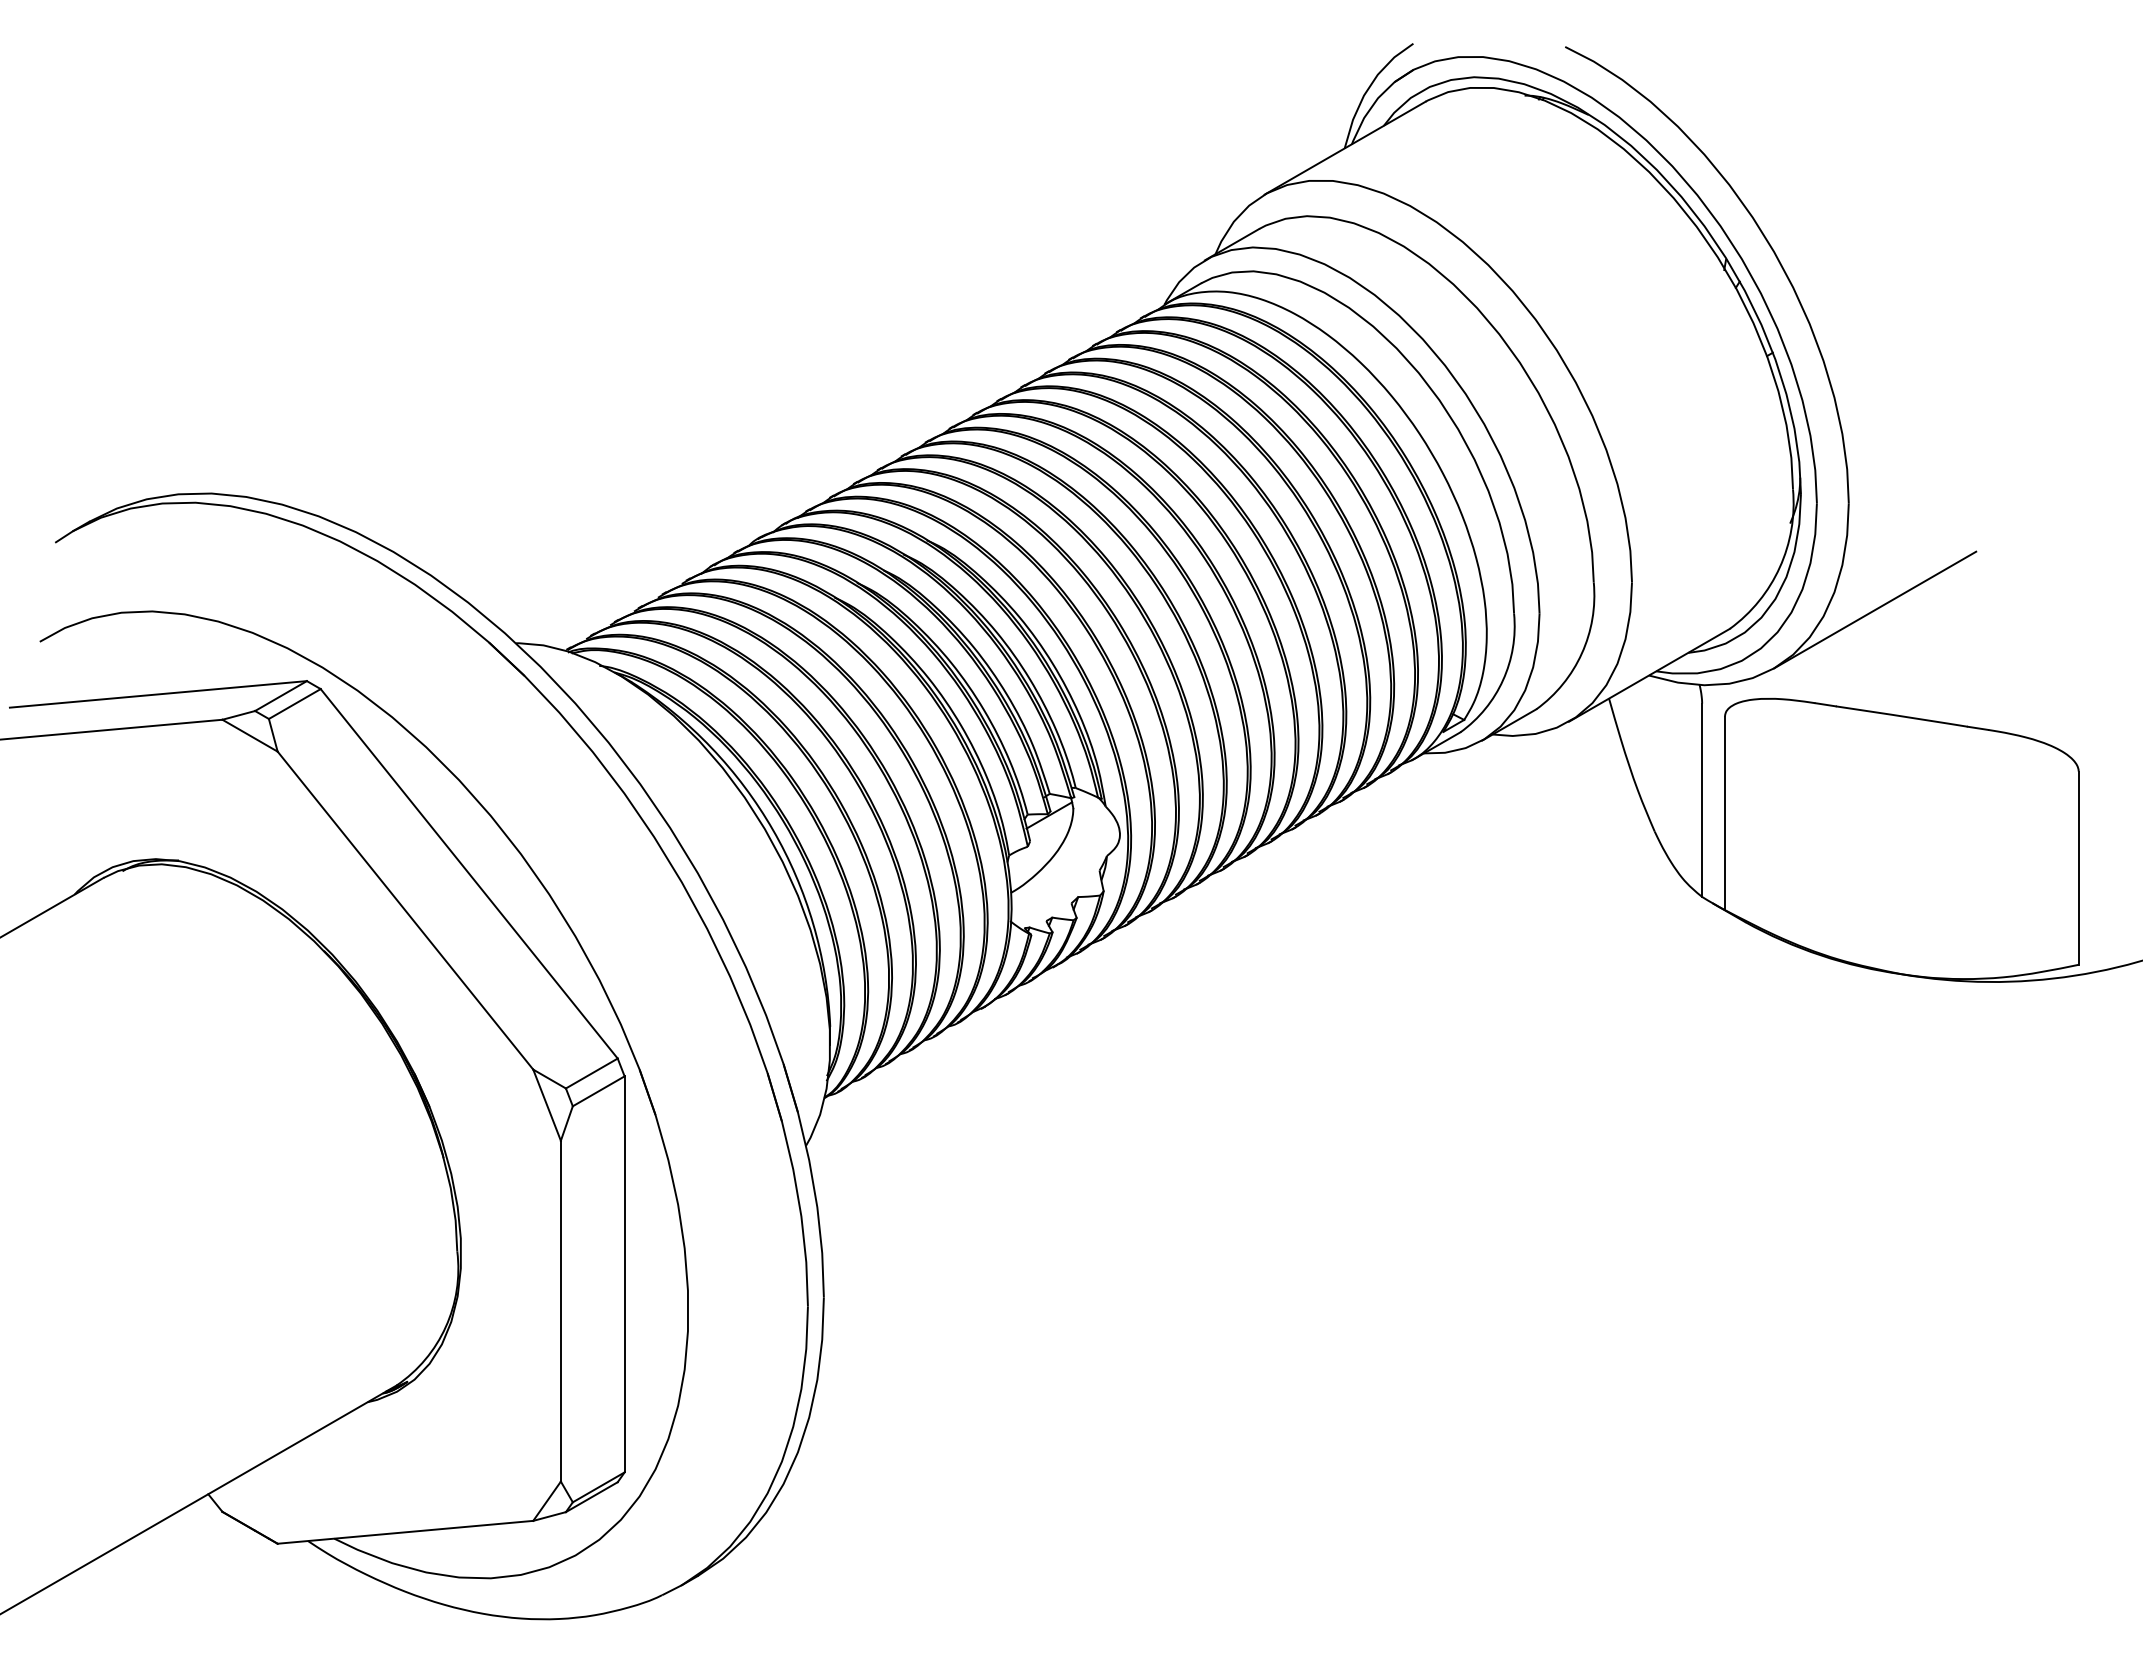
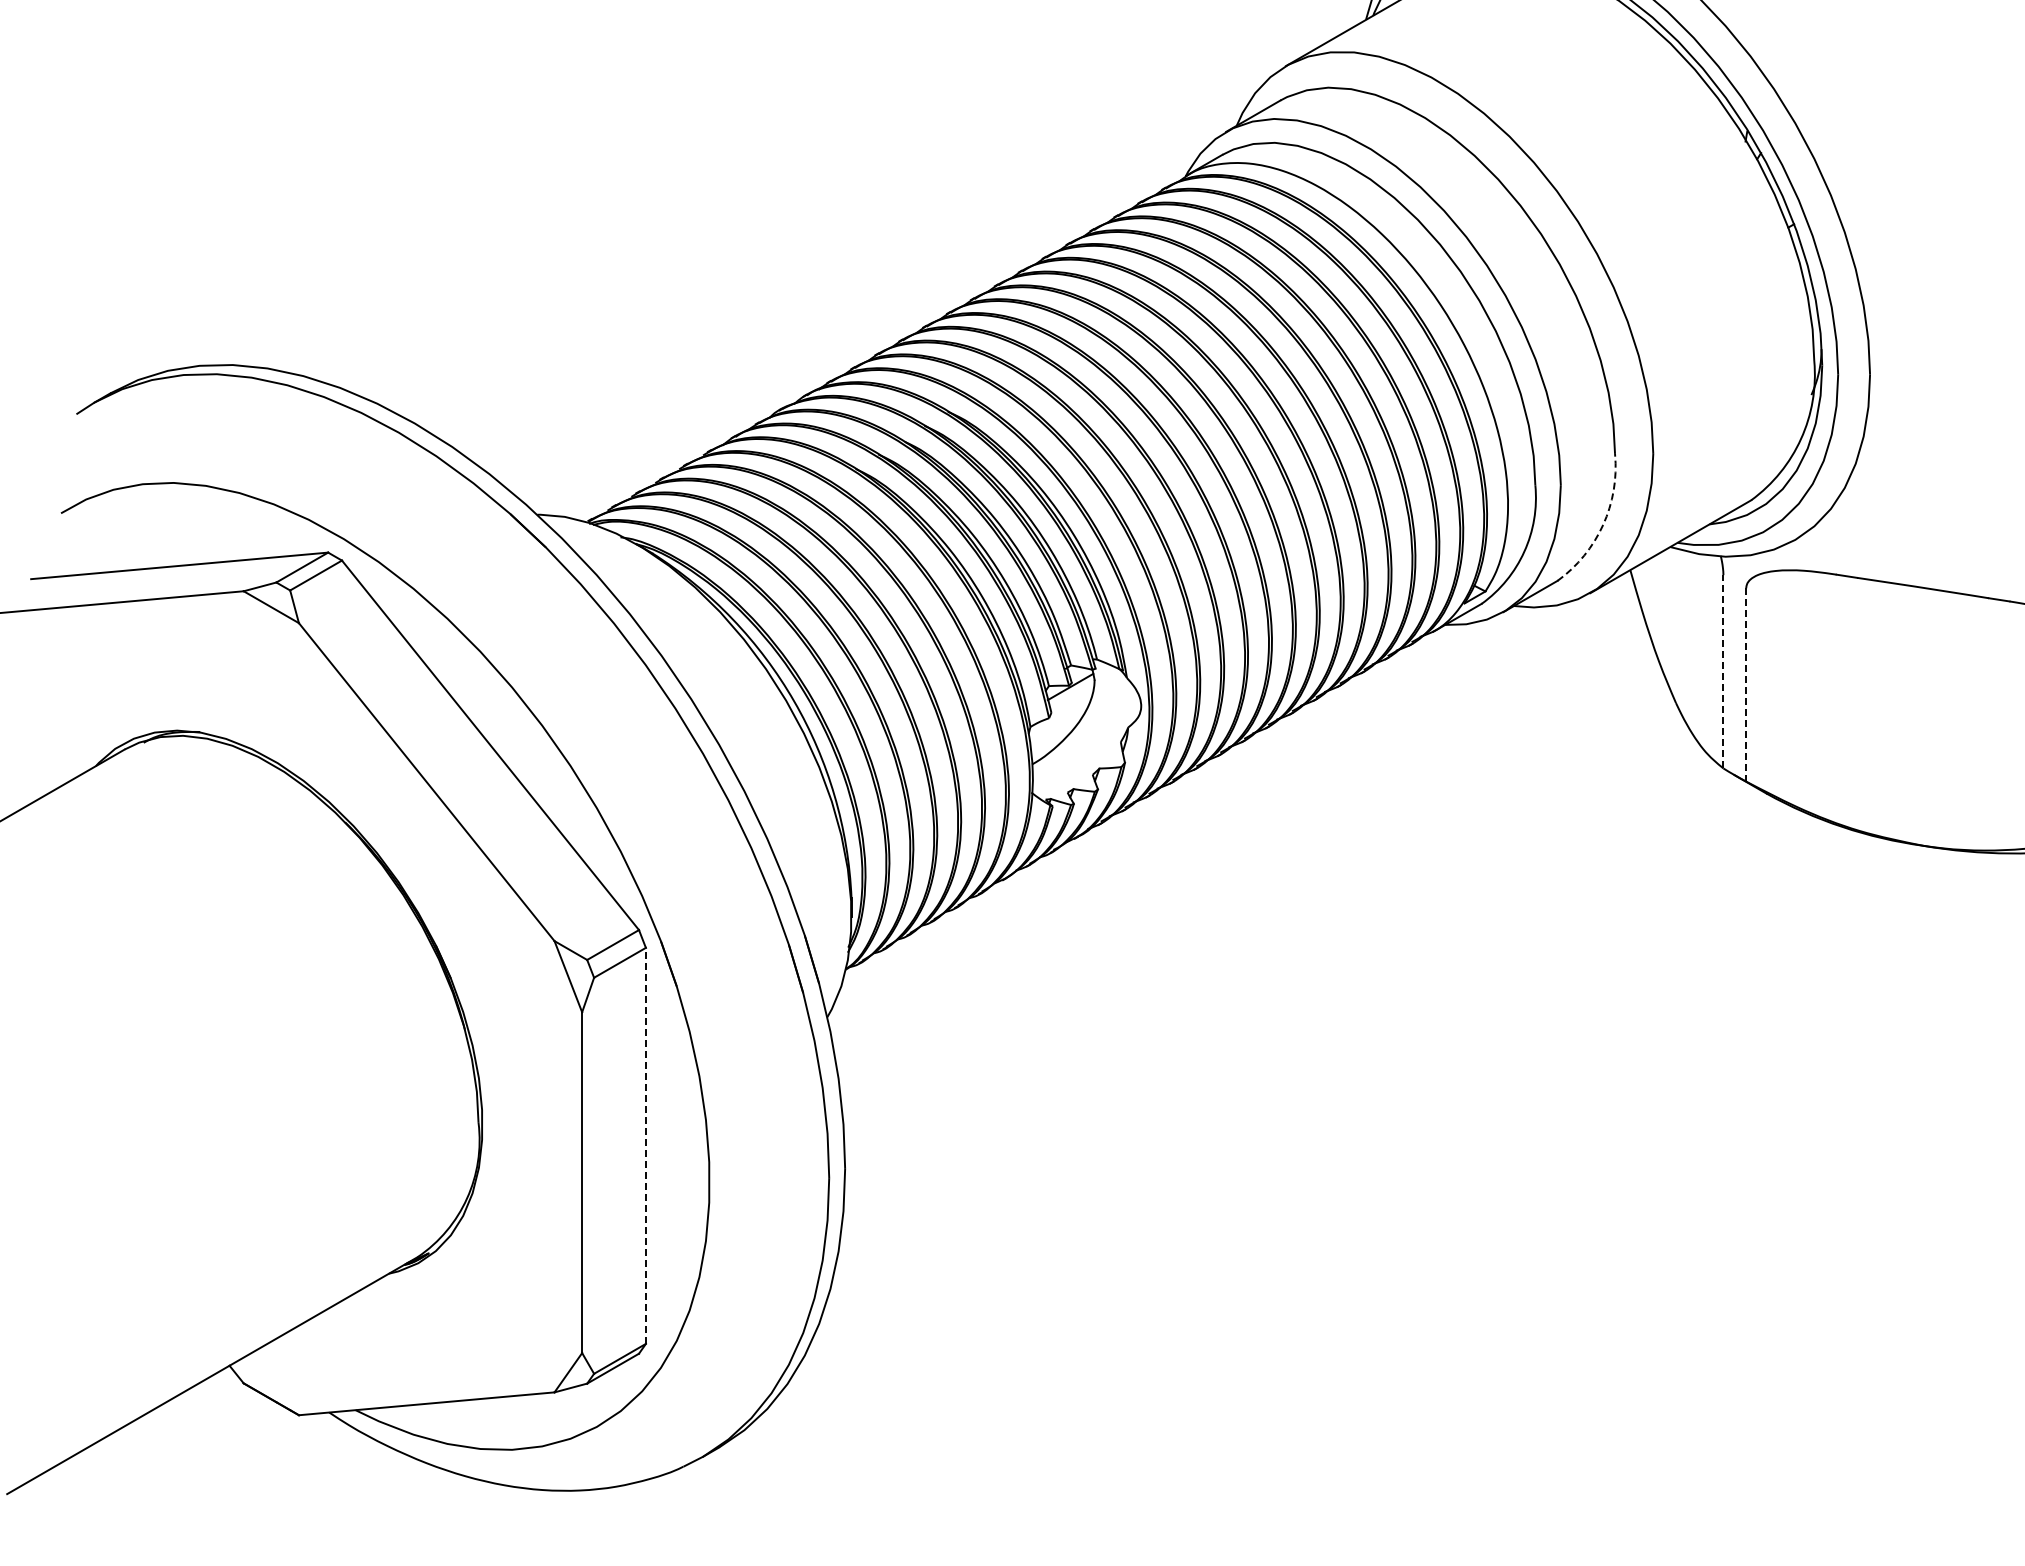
line: (1875, 609) -> (1896, 481), removed
arc: (1581, 653) -> (1602, 525), solid -> dashed
line: (1702, 800) -> (1723, 672), solid -> dashed
line: (1724, 813) -> (1745, 685), solid -> dashed
line: (624, 1273) -> (645, 1145), solid -> dashed

